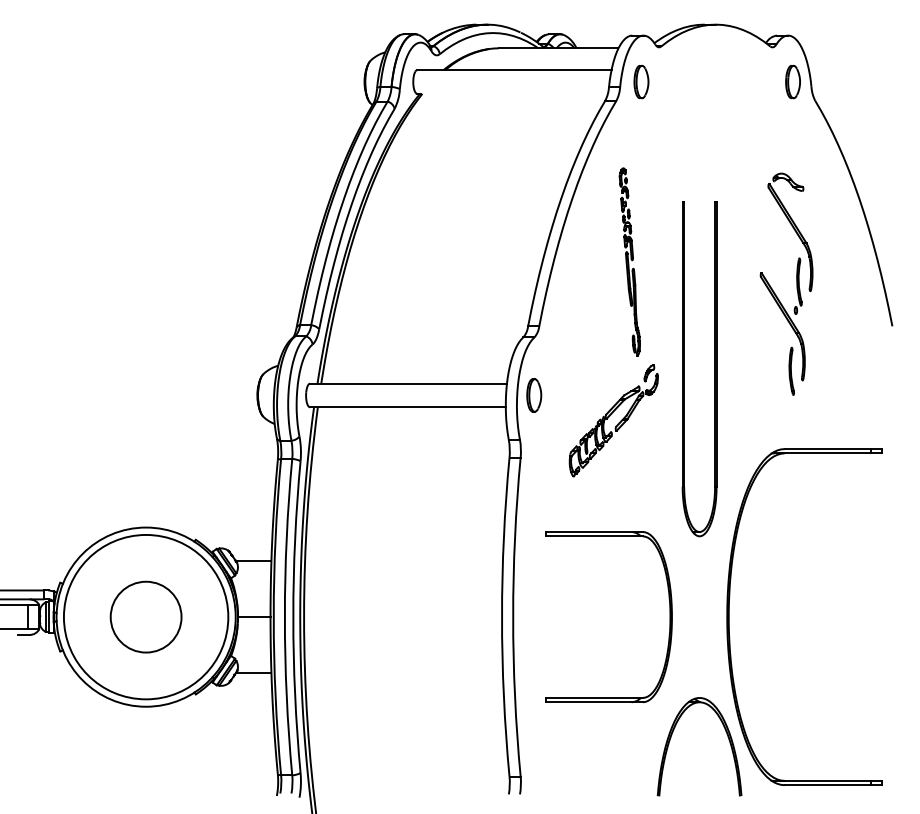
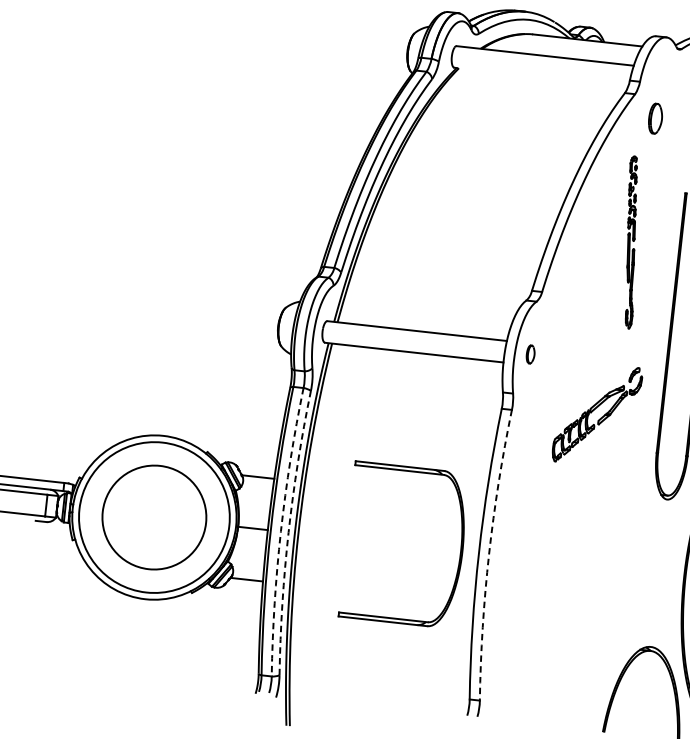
part: (641, 82) -> (655, 119), moved
part: (534, 395) -> (530, 354), size x0.6
part: (613, 420) -> (597, 414), moved
circle: (145, 616) -> (153, 516), size x1.6
arc: (284, 617) -> (280, 531), solid -> dashed
arc: (293, 617) -> (288, 532), solid -> dashed
arc: (513, 617) -> (489, 554), solid -> dashed
part: (669, 617) -> (460, 551), moved

